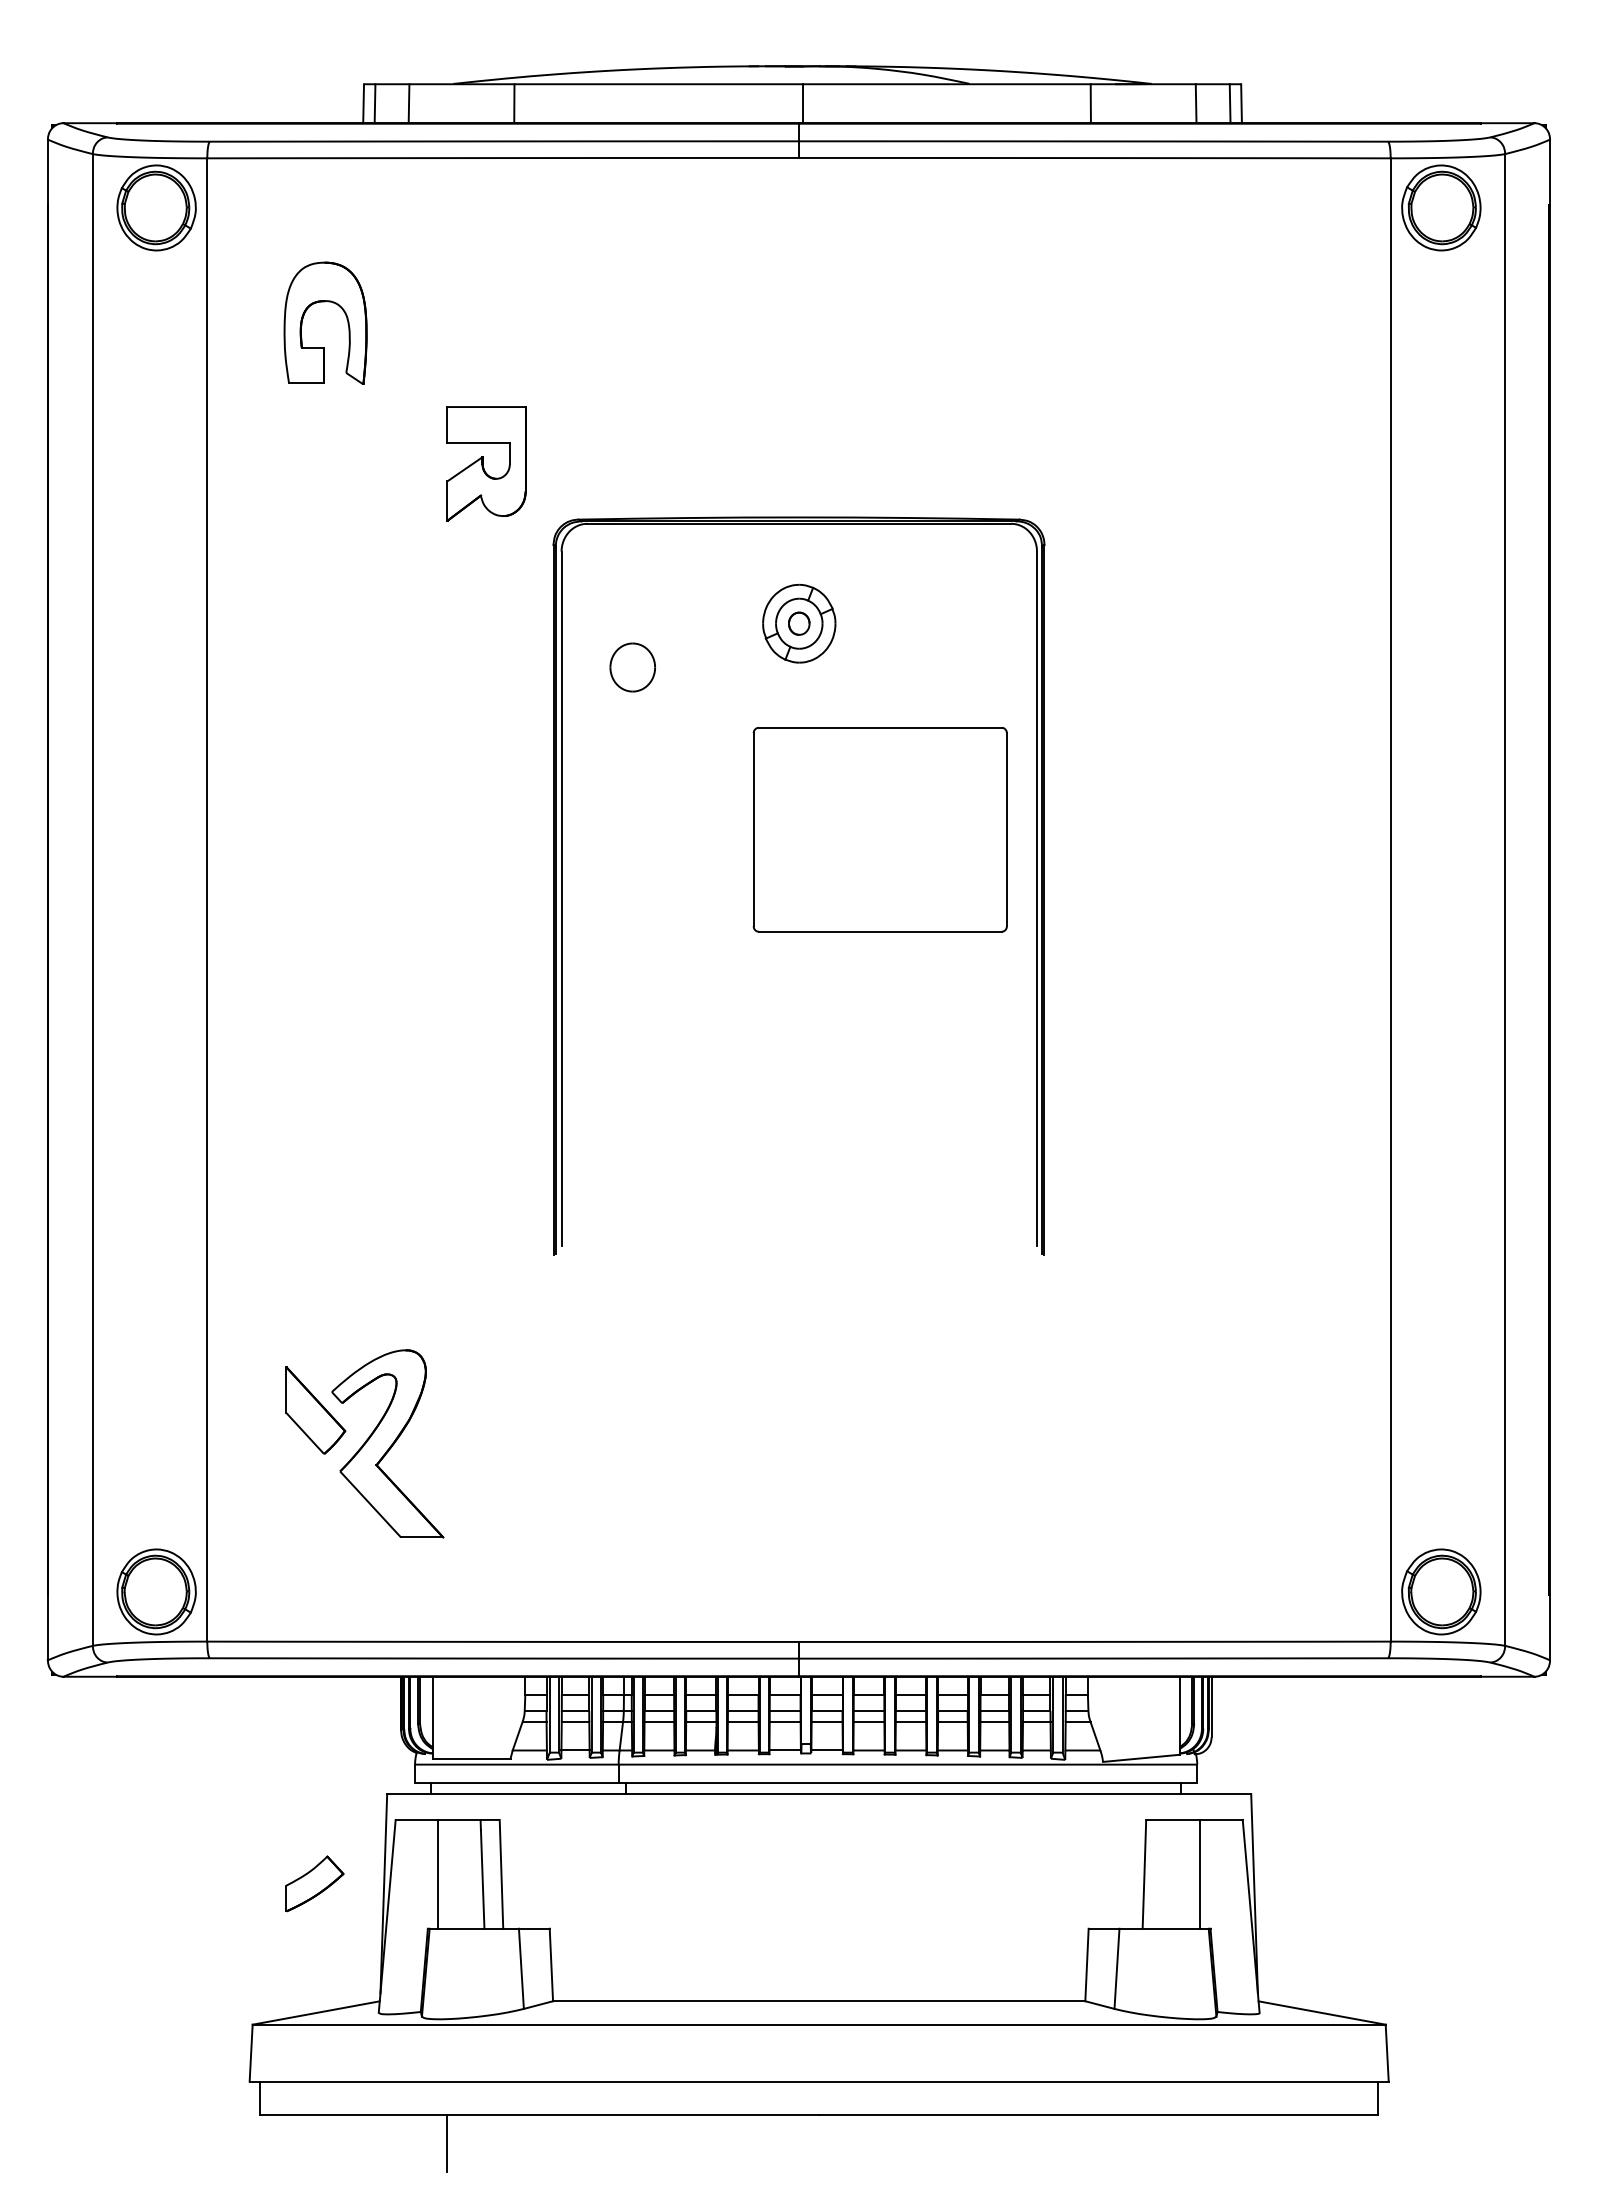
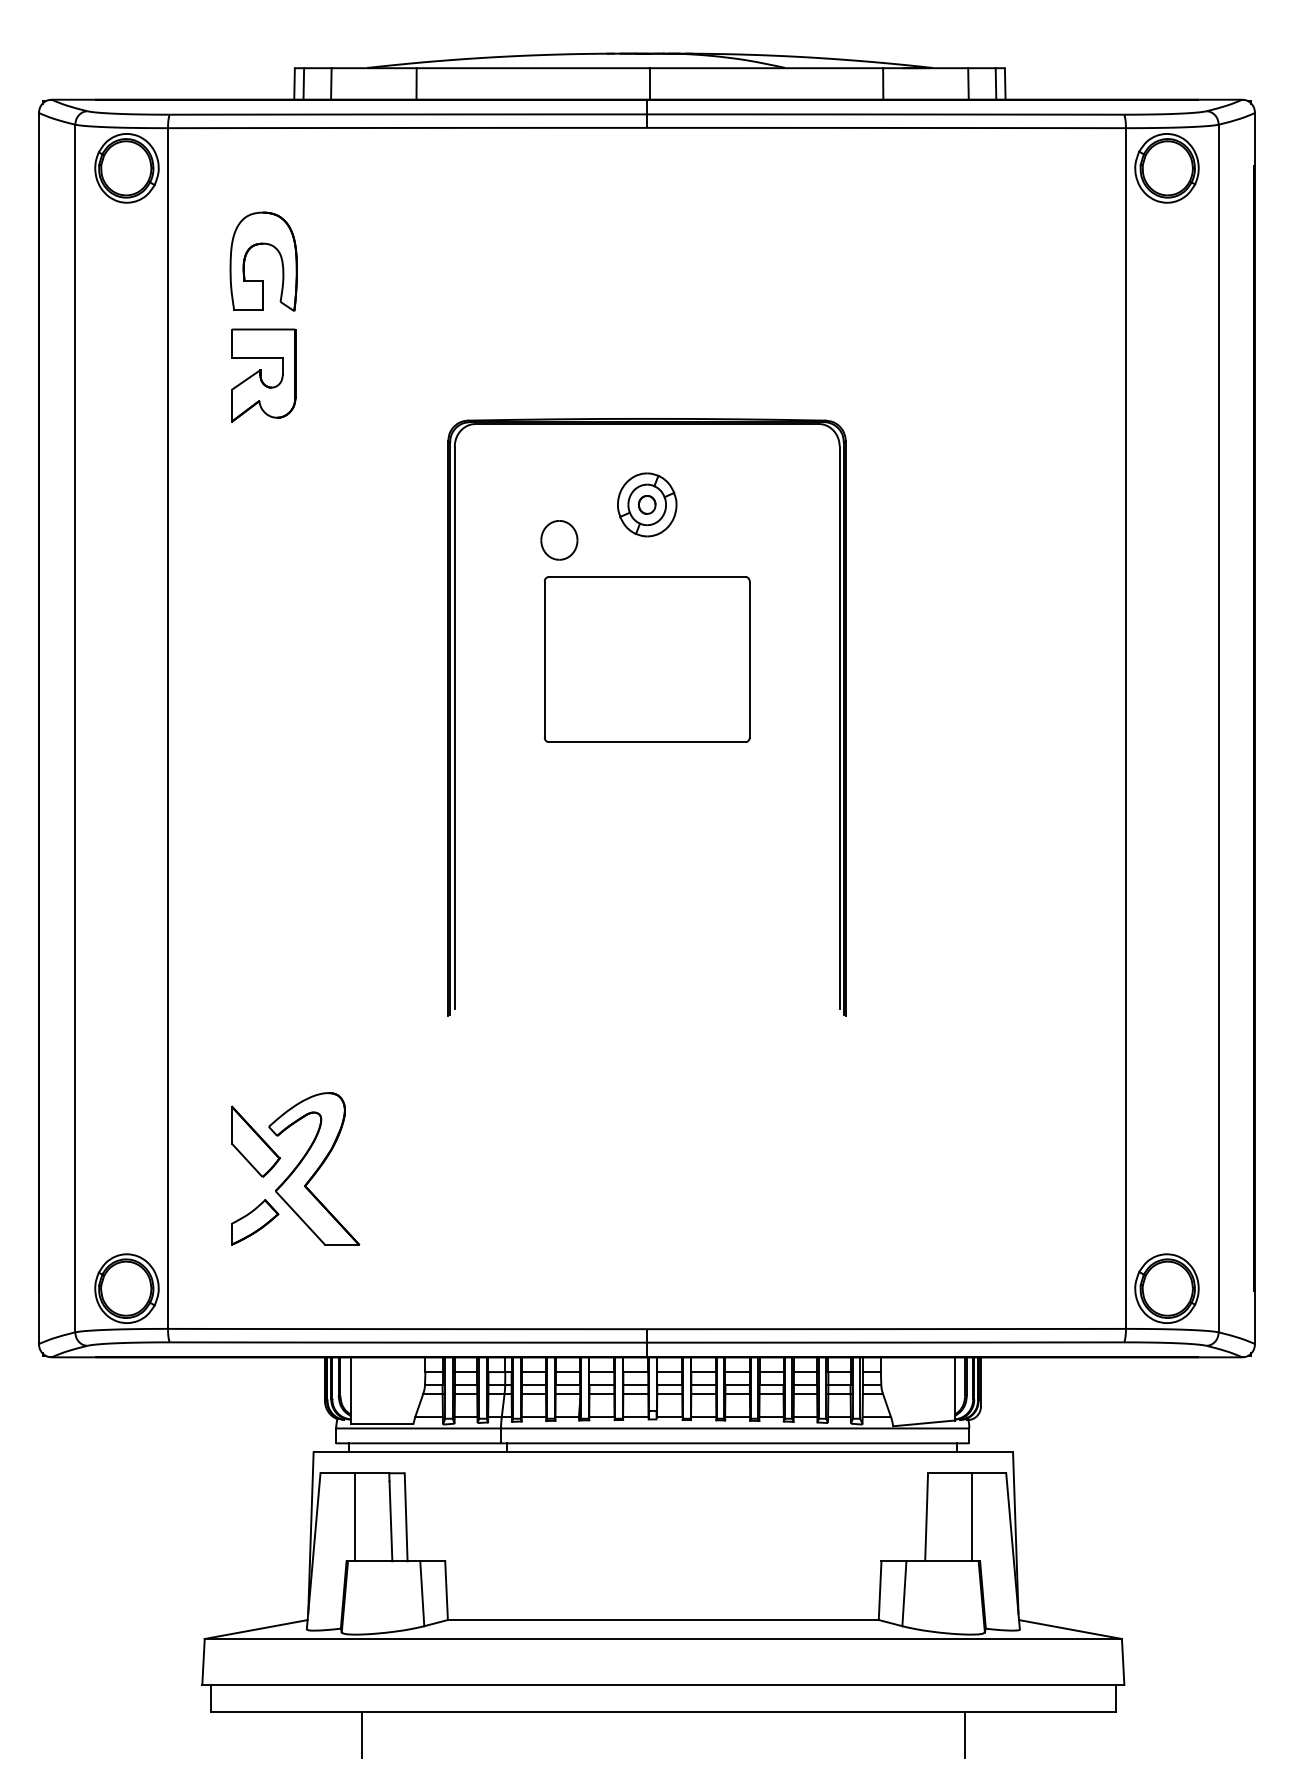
part: (486, 463) -> (263, 375), moved
part: (632, 667) -> (559, 540), moved
part: (879, 829) -> (646, 659), moved
part: (314, 1883) -> (254, 1221), moved
line: (1191, 2143) -> (964, 1735), added

